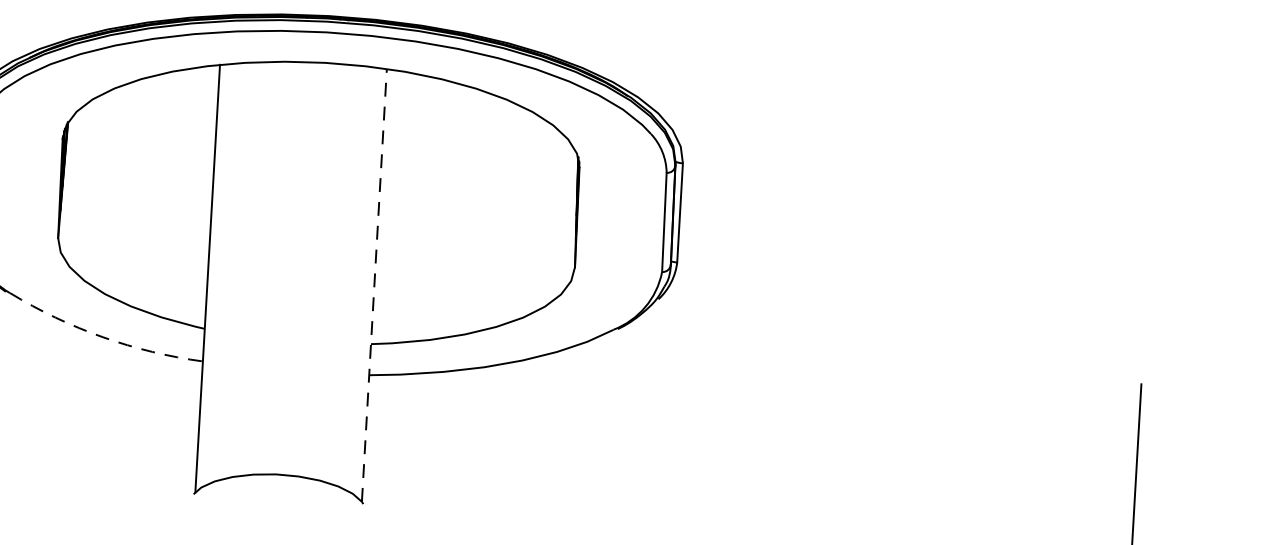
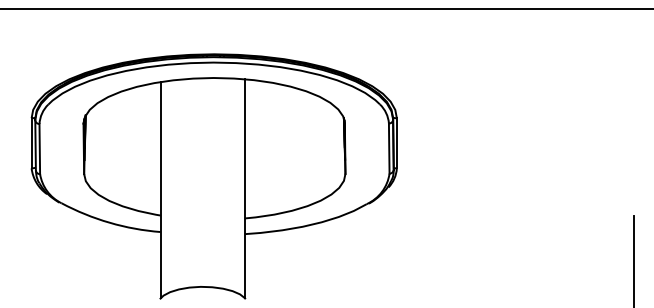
line: (373, 284) -> (244, 188), dashed -> solid
arc: (102, 336) -> (109, 222), dashed -> solid

